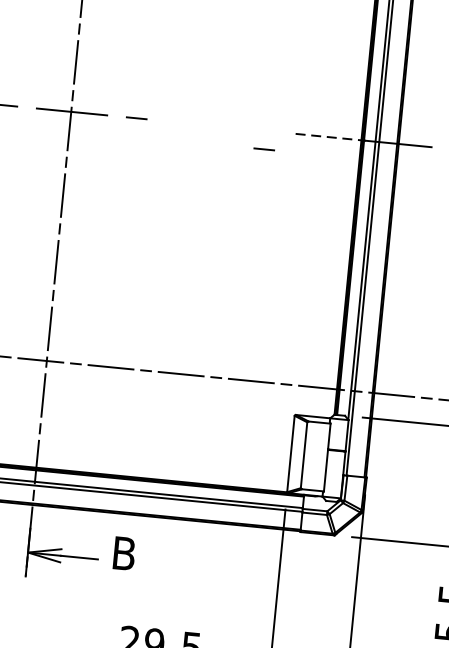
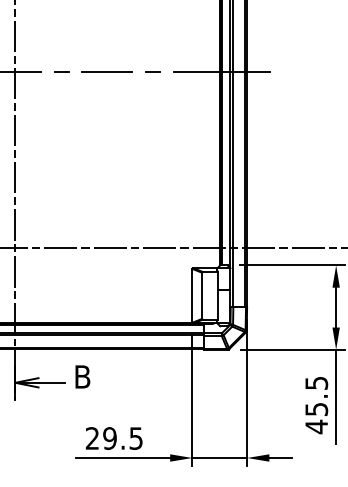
line: (201, 124) -> (107, 71), added
line: (330, 137) -> (198, 71), dashed -> solid
line: (263, 149) -> (152, 71), moved

